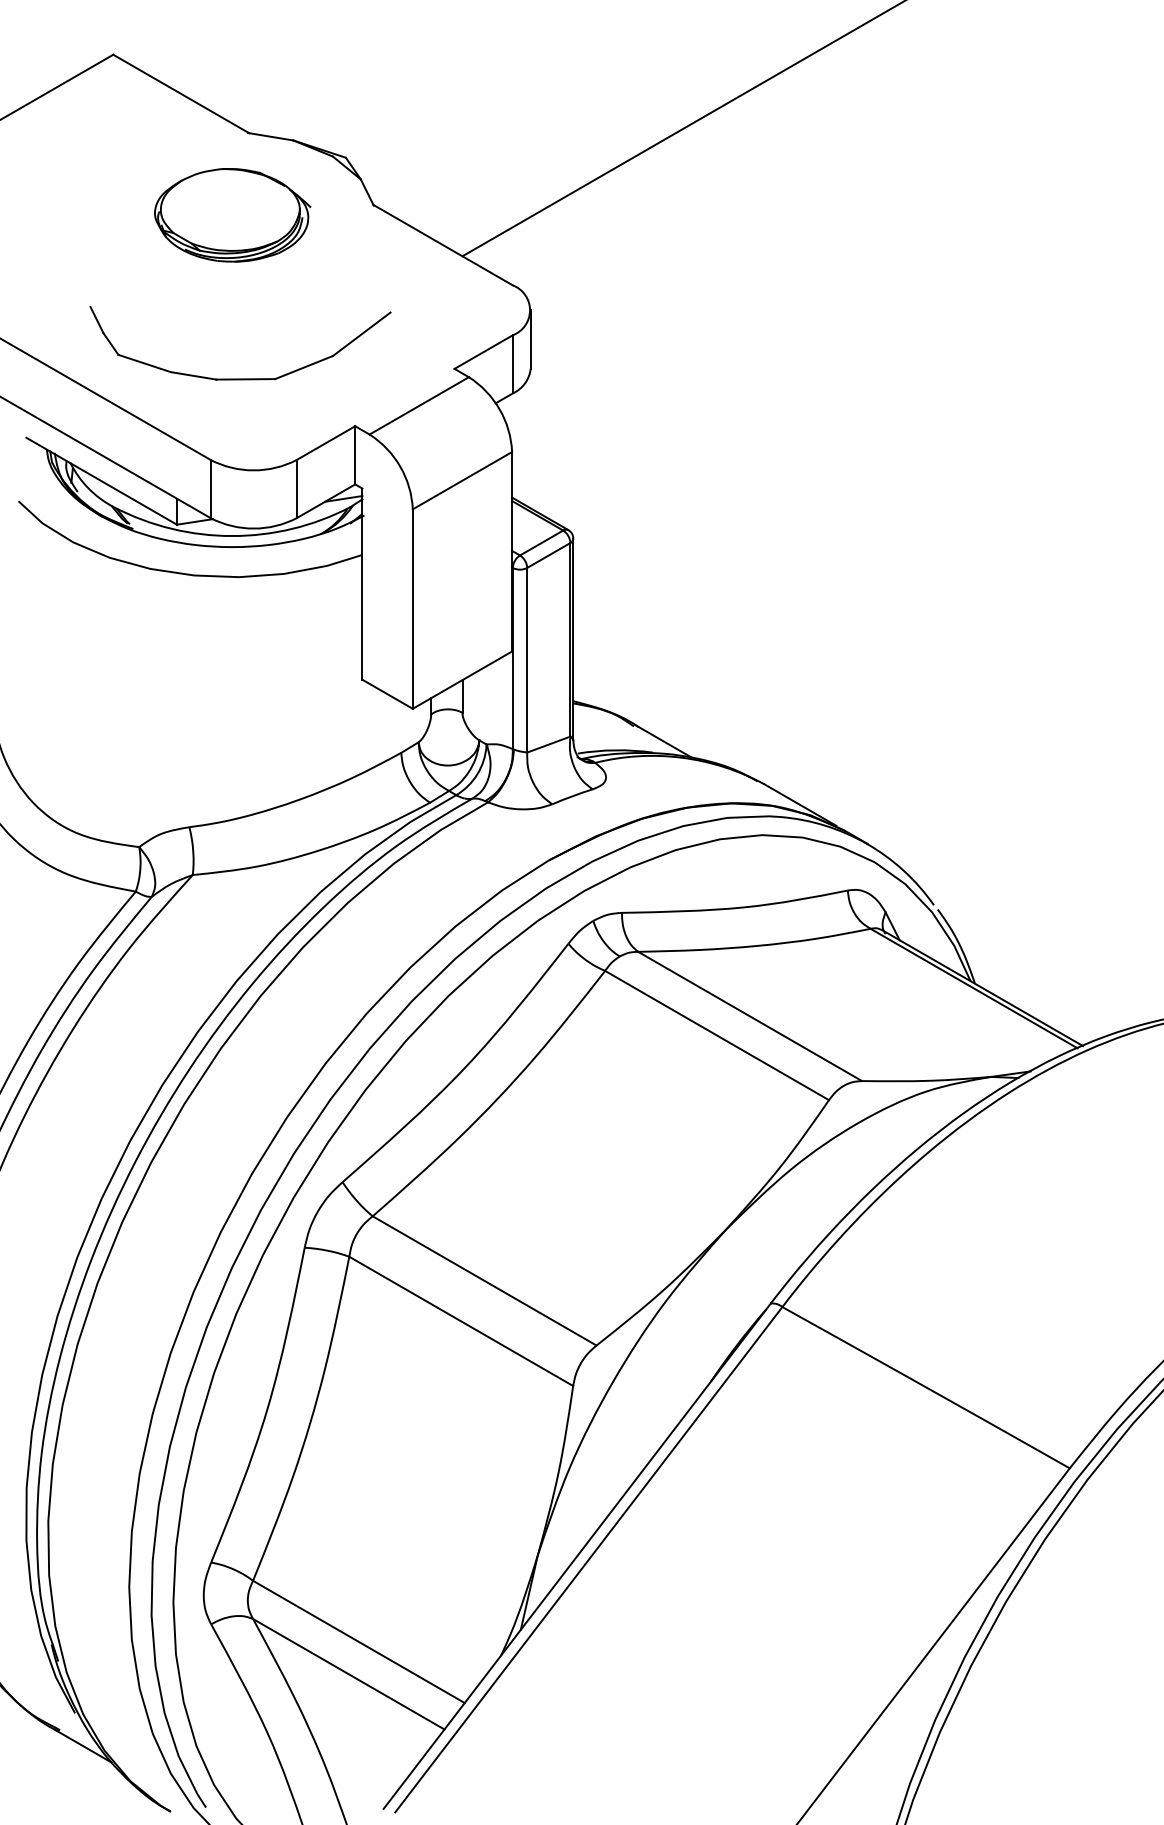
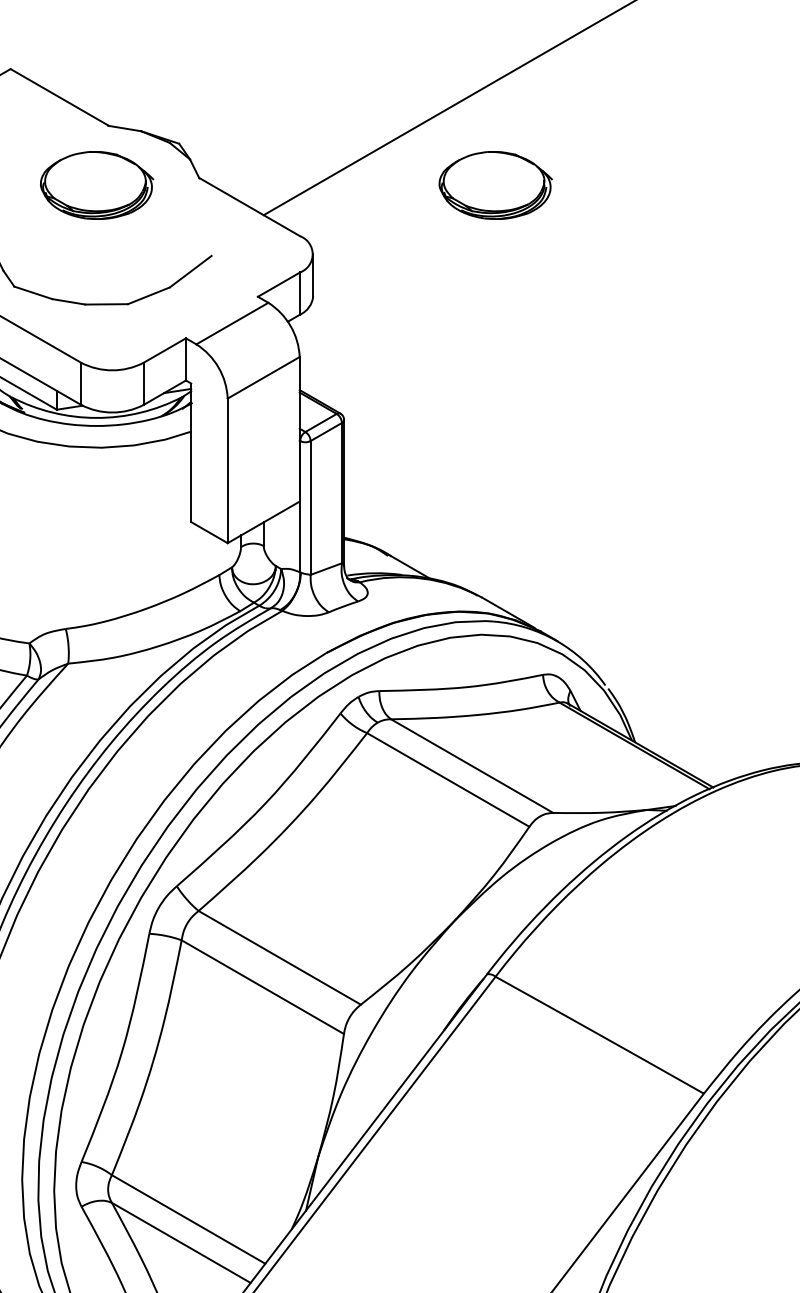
part: (782, 215) -> (495, 185), added

